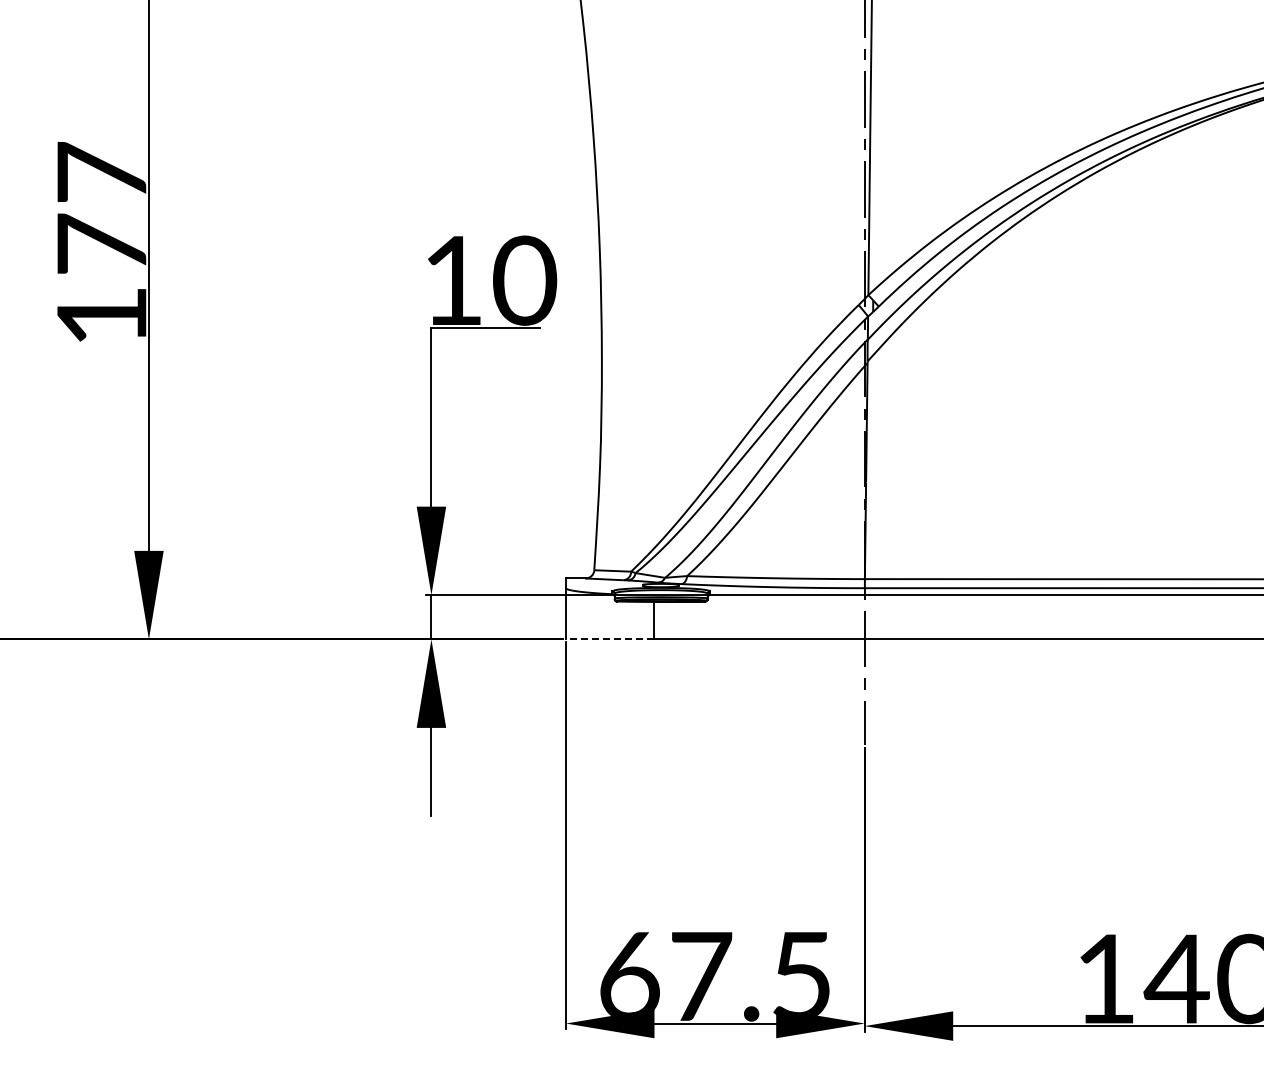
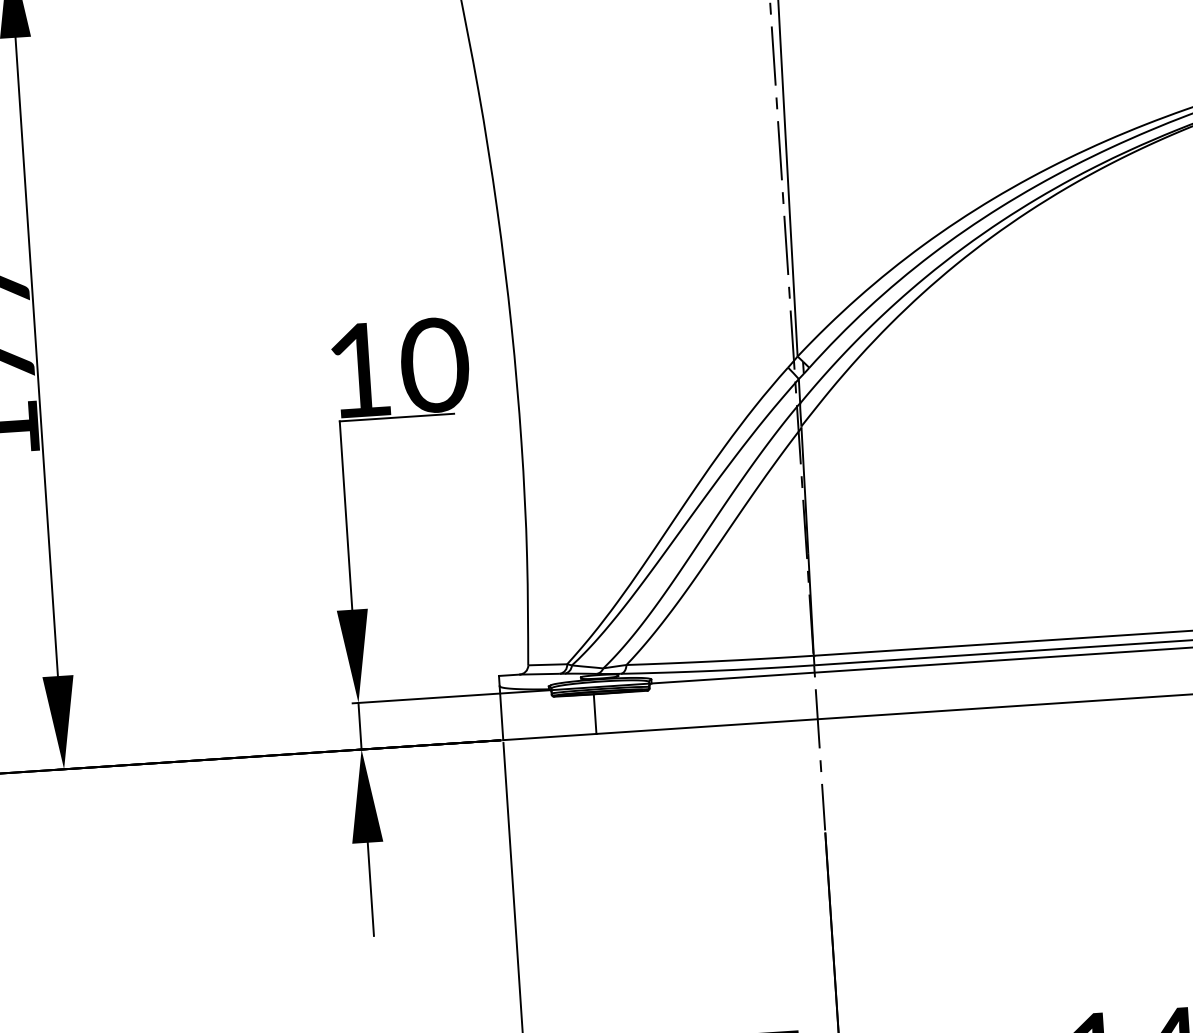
line: (609, 639) -> (549, 737), dashed -> solid

